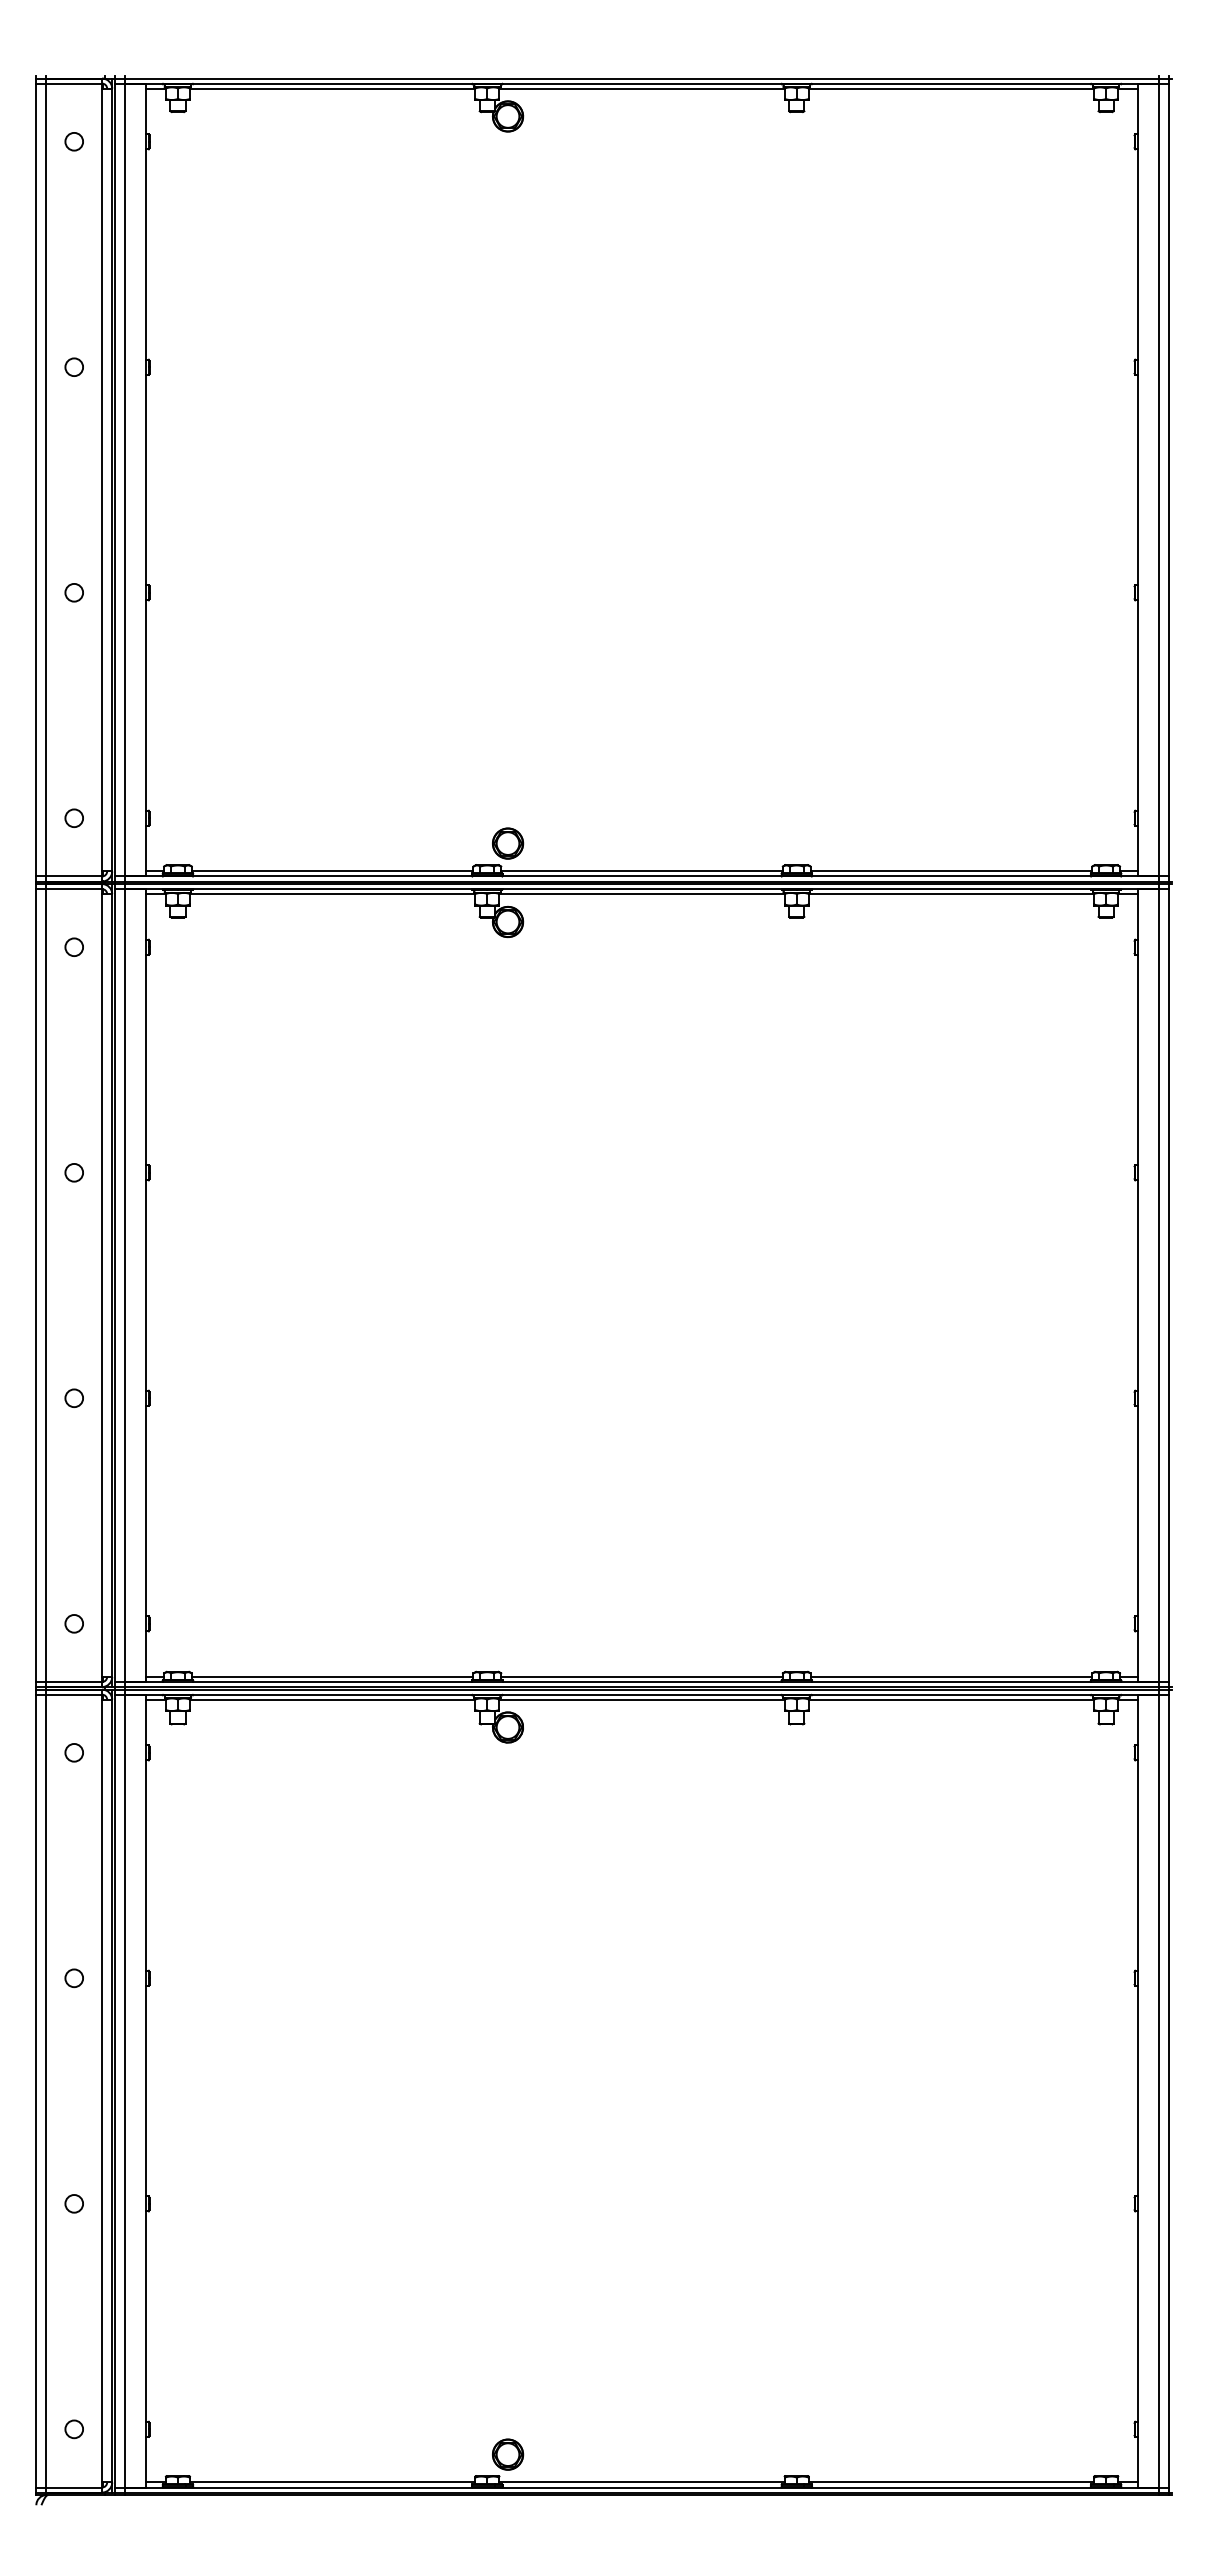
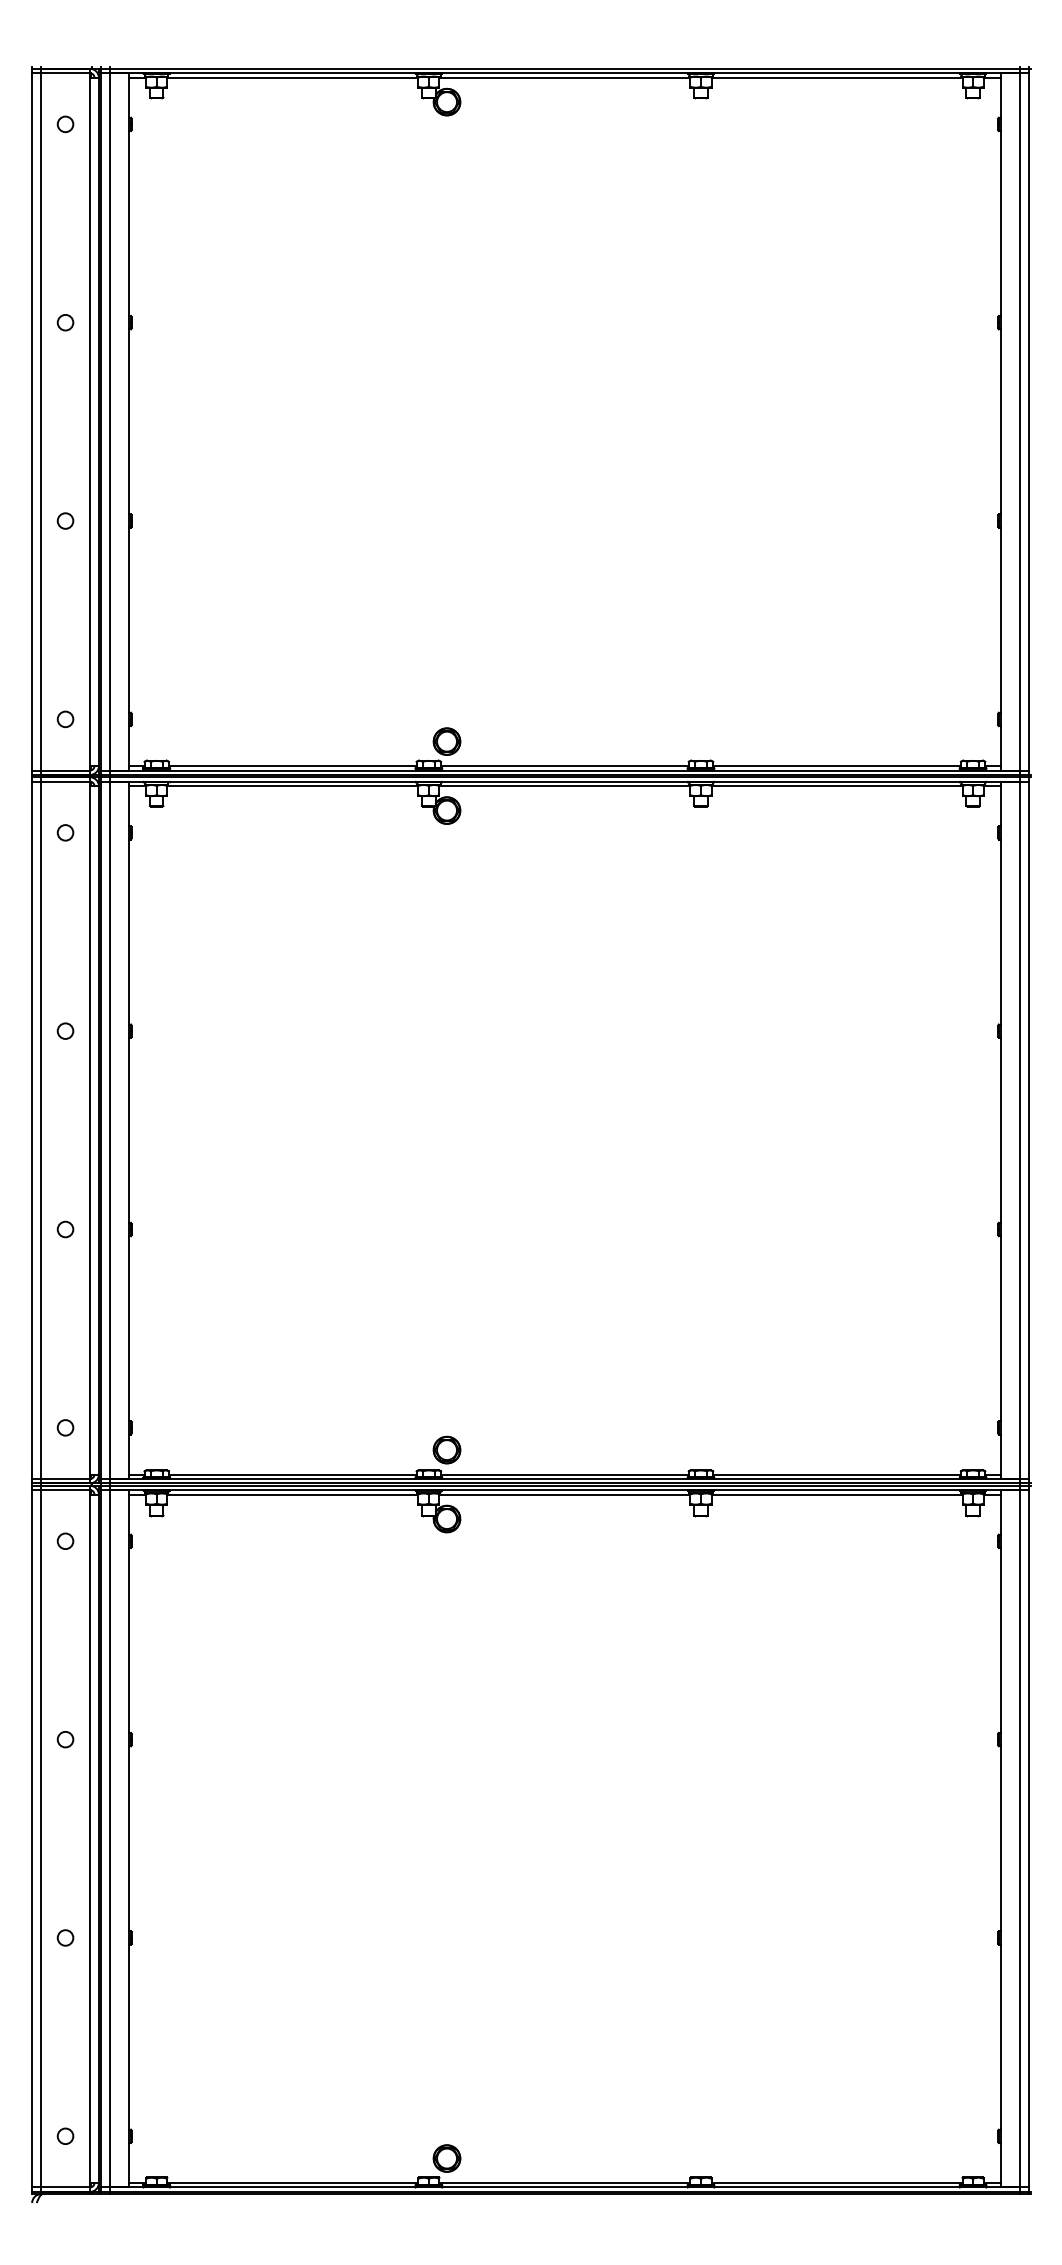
part: (508, 1649) -> (447, 1450), added

